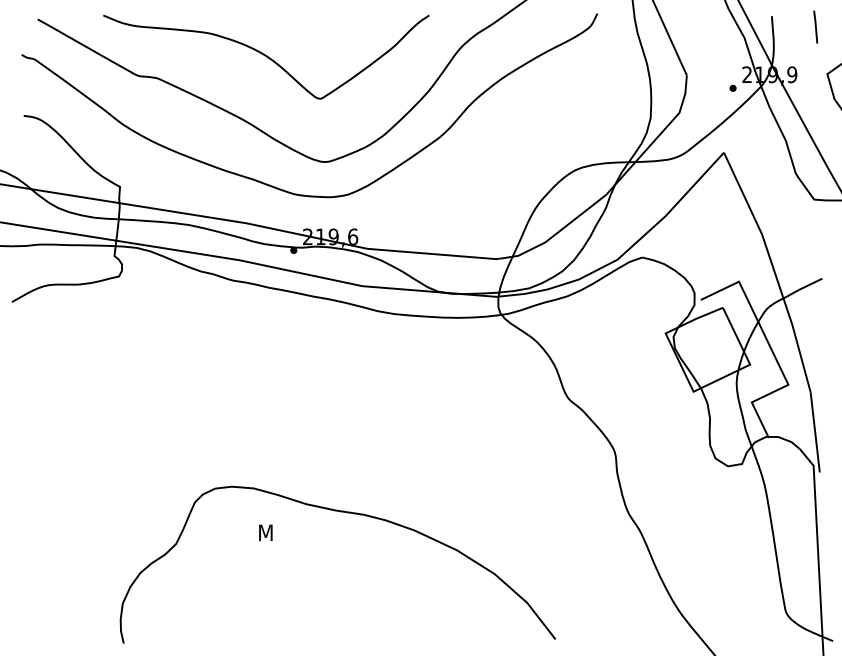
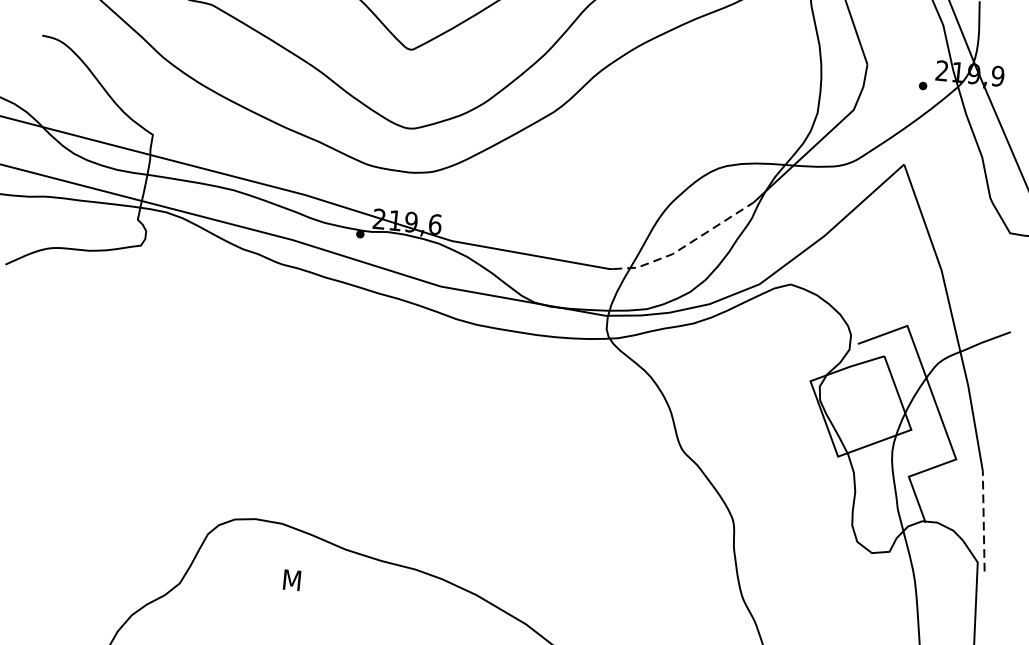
line: (555, 234) -> (685, 245), solid -> dashed
line: (815, 431) -> (984, 520), solid -> dashed

